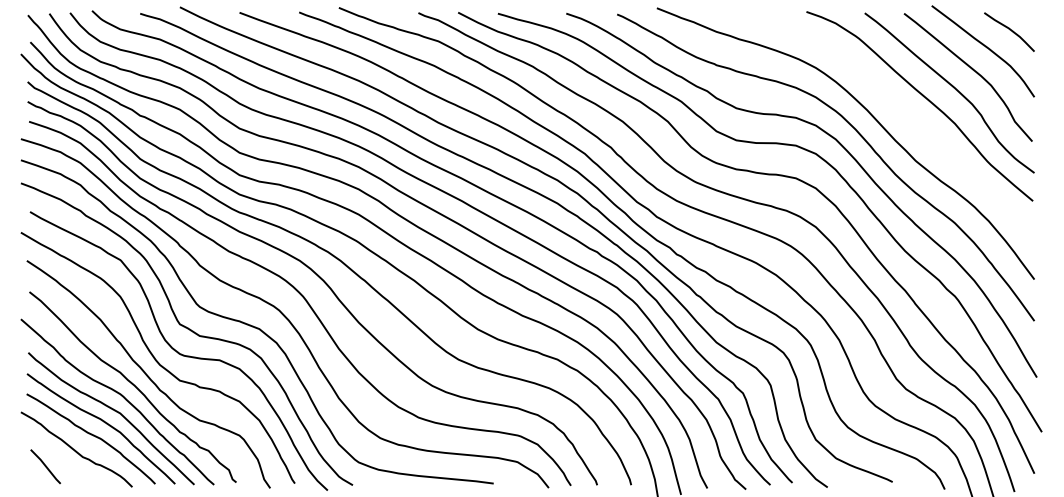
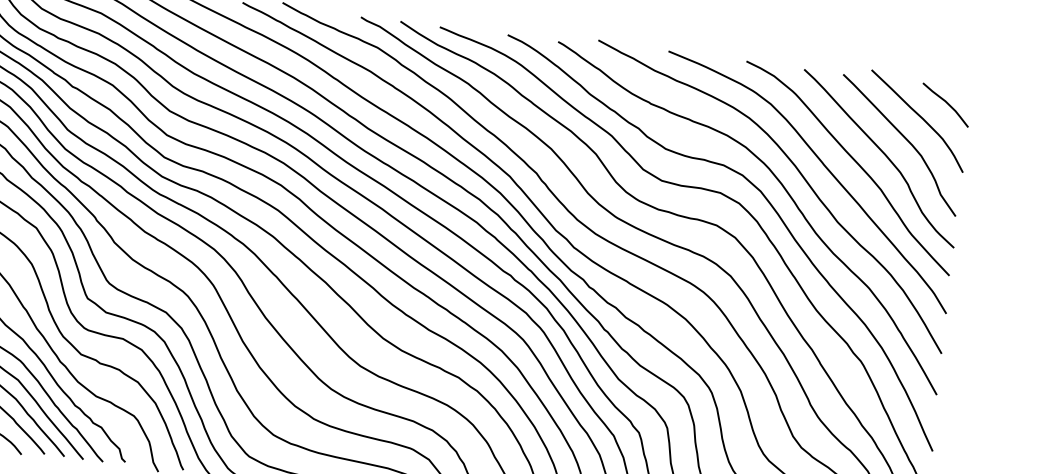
curve: (896, 107) -> (824, 166), added

